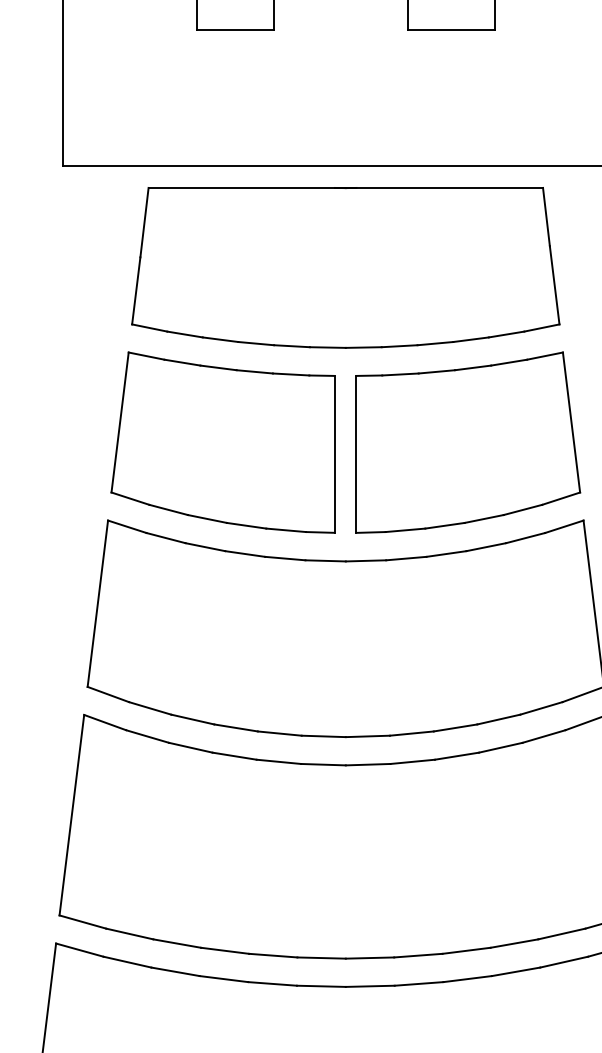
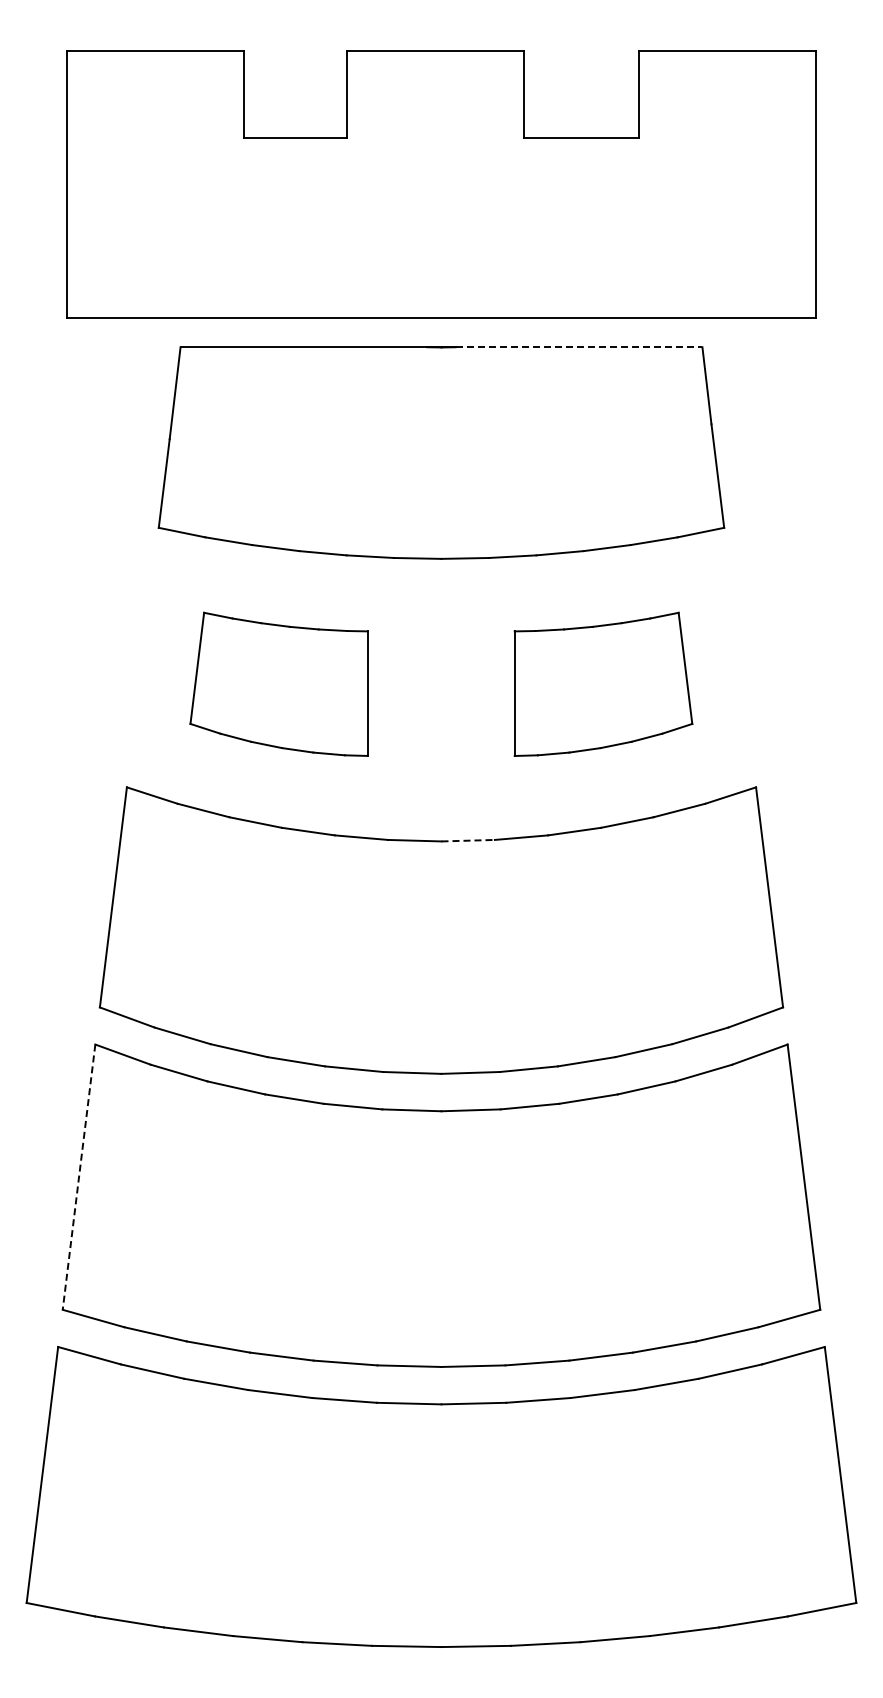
line: (450, 188) -> (579, 347), solid -> dashed
part: (222, 442) -> (278, 684), size x0.6
part: (468, 442) -> (603, 684), size x0.6
line: (366, 560) -> (468, 840), solid -> dashed
line: (72, 815) -> (79, 1177), solid -> dashed

